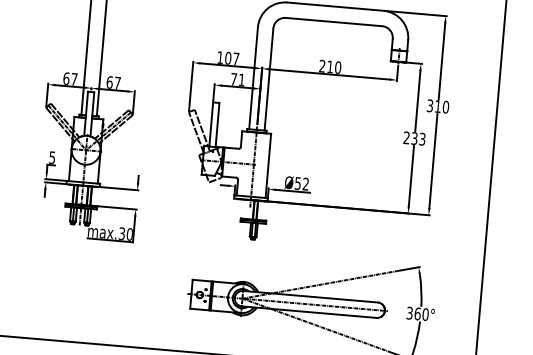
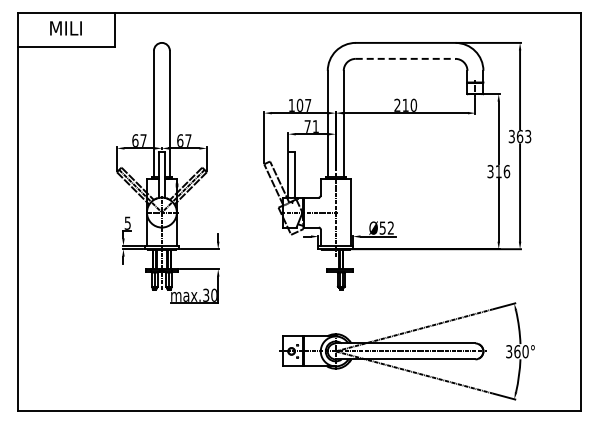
line: (333, 21) -> (405, 58), solid -> dashed
text: (441, 106) -> (523, 136), 310 -> 363
text: (414, 138) -> (498, 171), 233 -> 316

